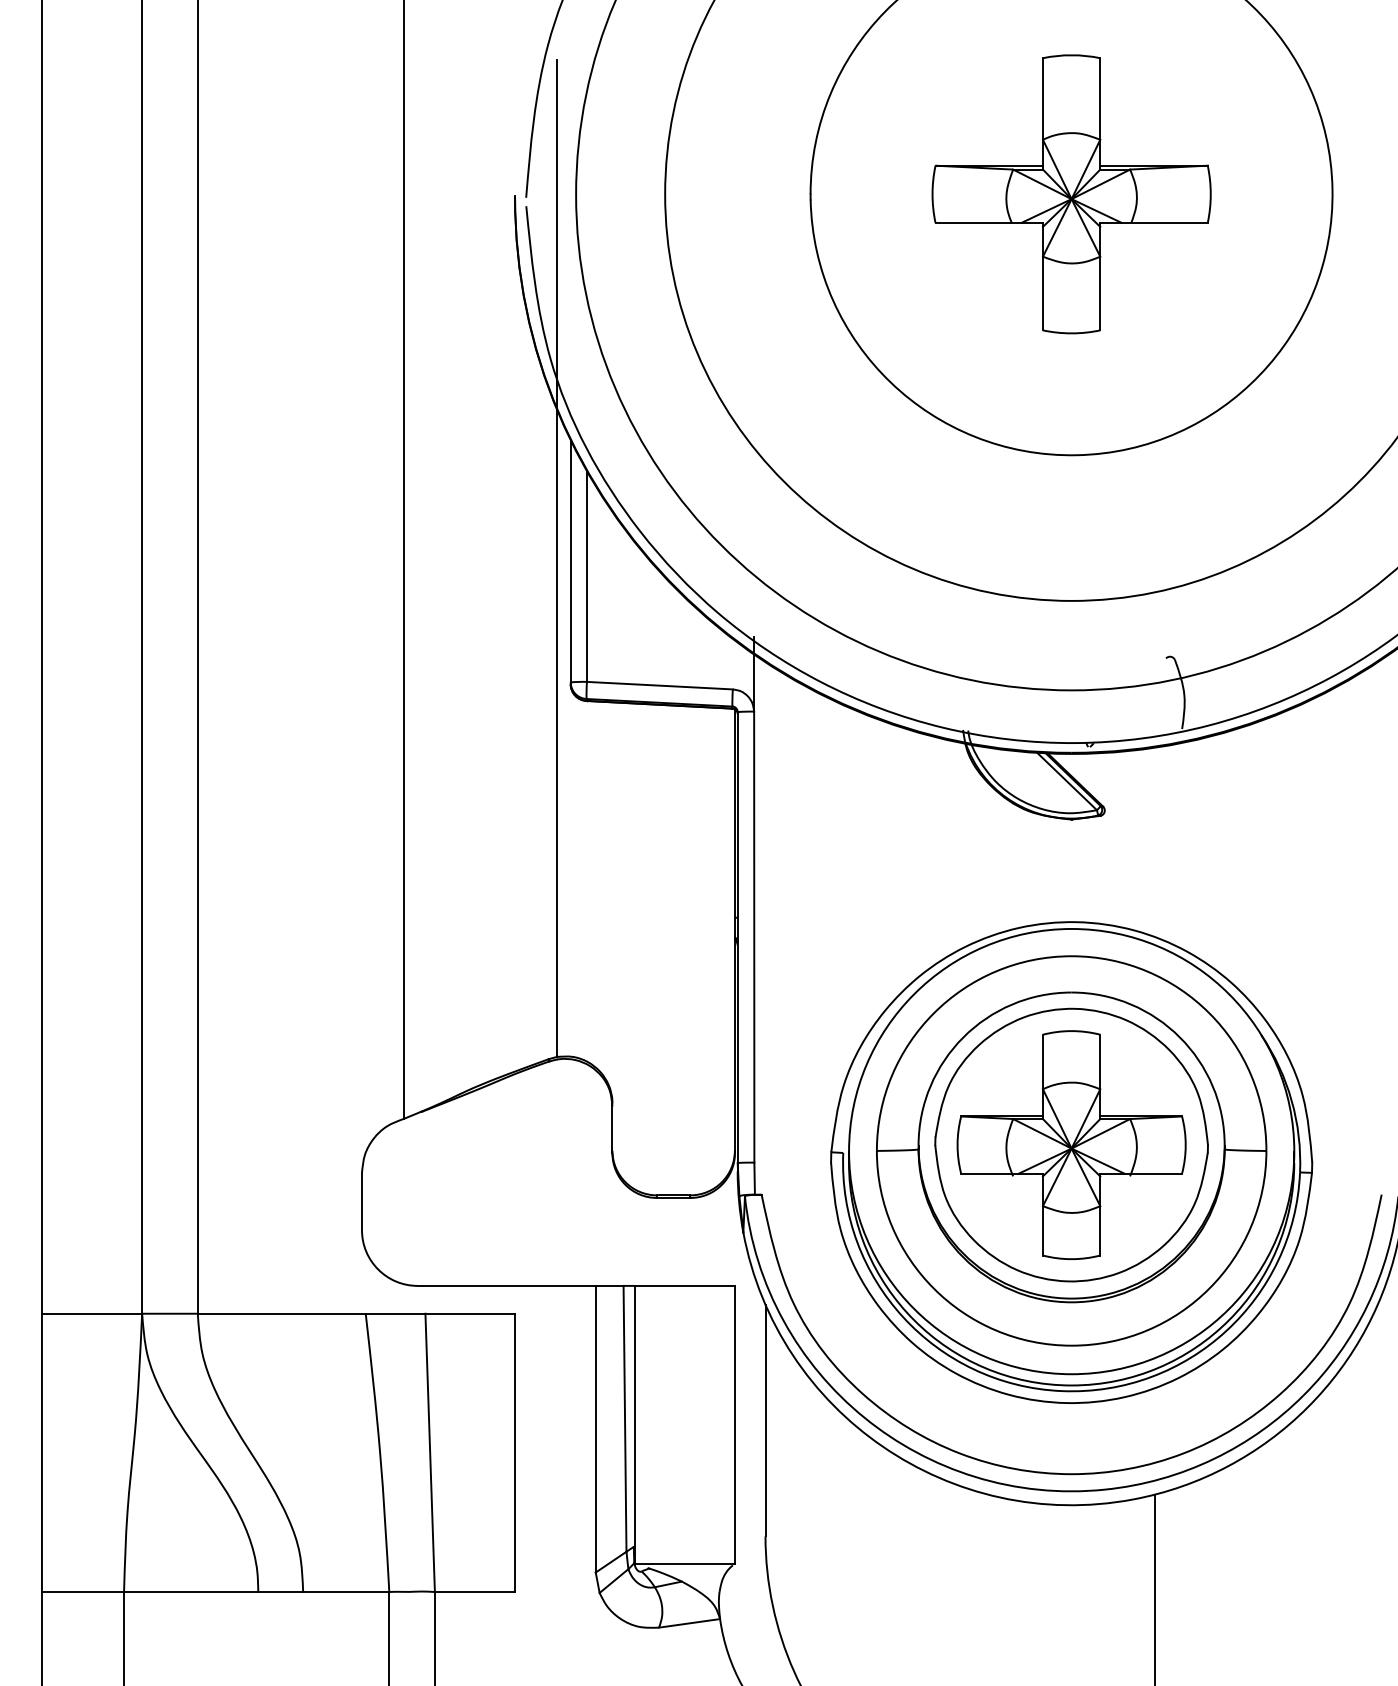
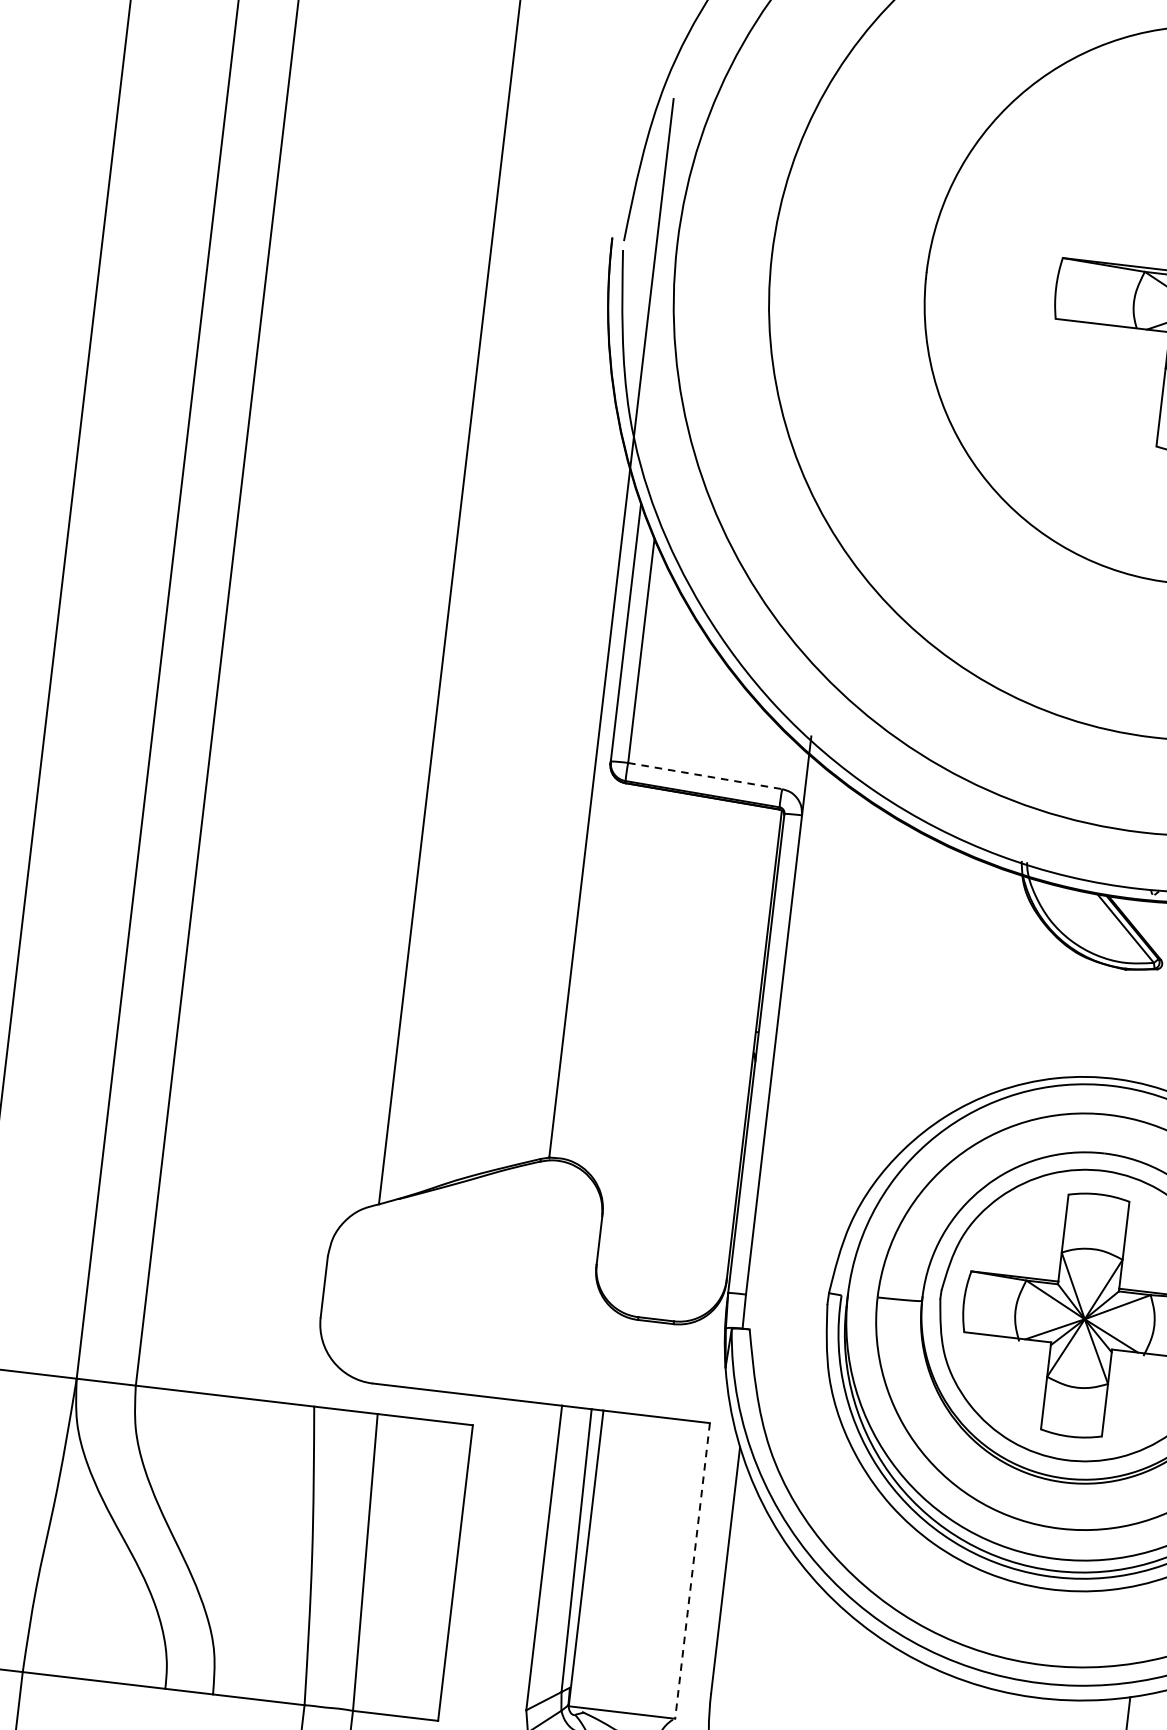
line: (660, 685) -> (705, 775), solid -> dashed
line: (734, 1425) -> (692, 1571), solid -> dashed

